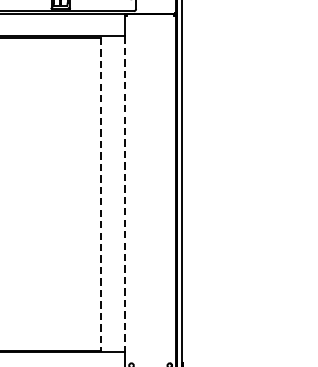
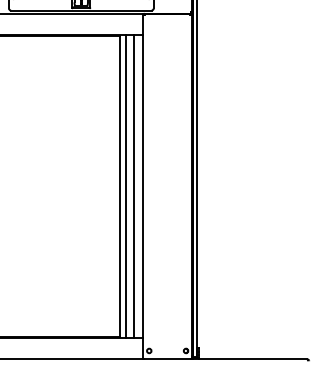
line: (107, 194) -> (126, 186), added
line: (116, 194) -> (134, 186), added
line: (124, 194) -> (142, 186), dashed -> solid
line: (101, 195) -> (120, 187), dashed -> solid

